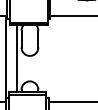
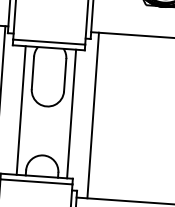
line: (43, 58) -> (72, 113), added
line: (54, 58) -> (93, 114), added

